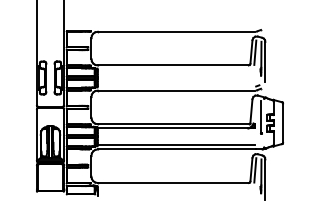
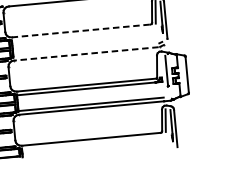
line: (173, 65) -> (81, 31), solid -> dashed
line: (176, 90) -> (86, 53), solid -> dashed

